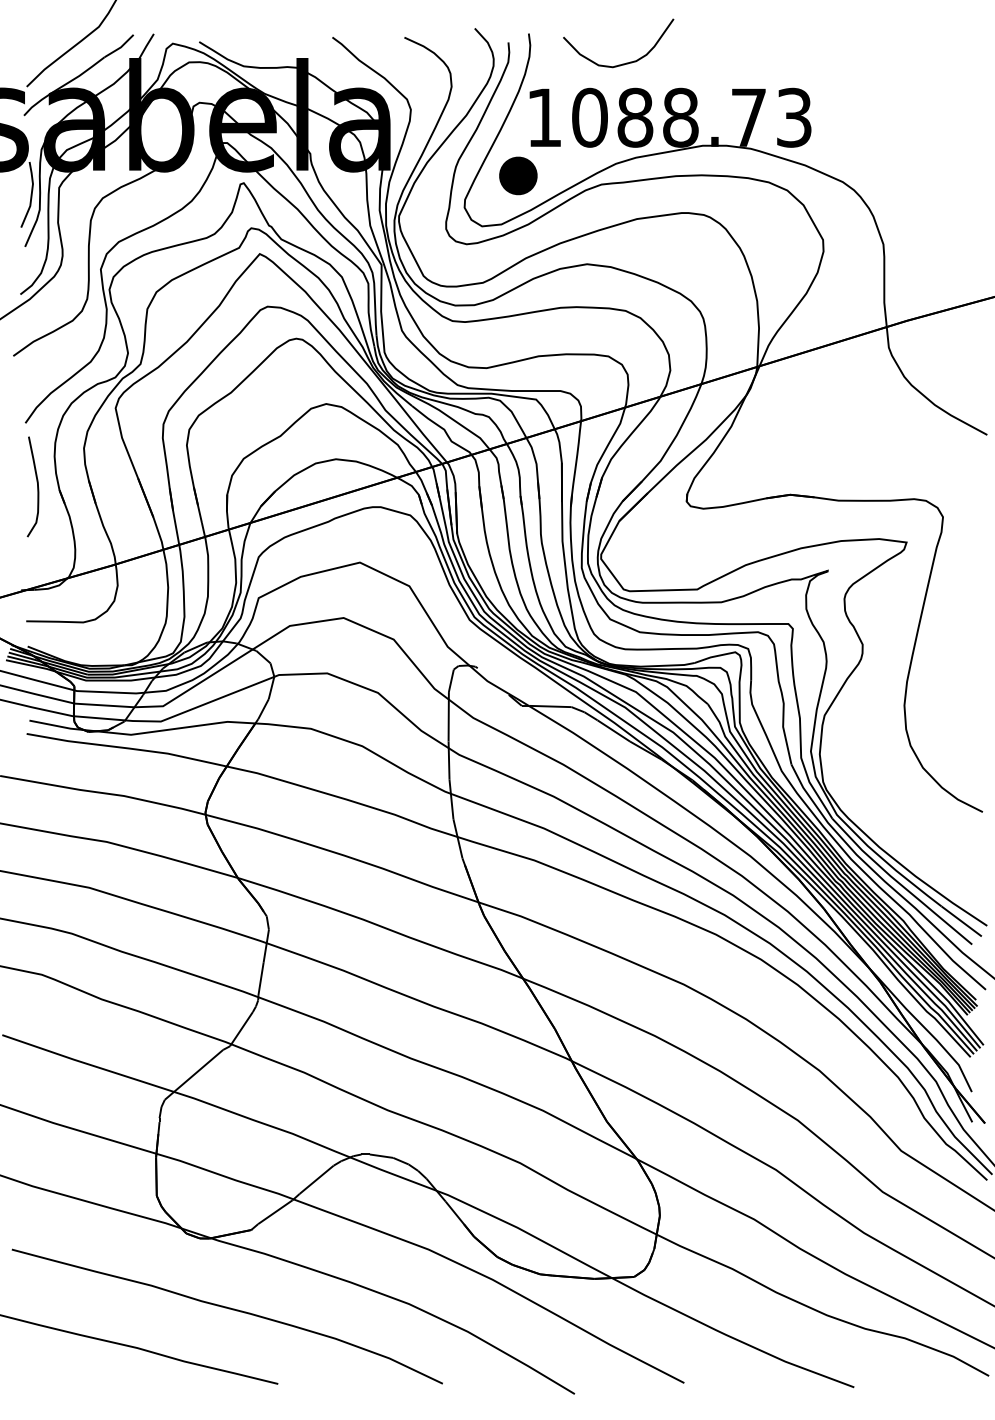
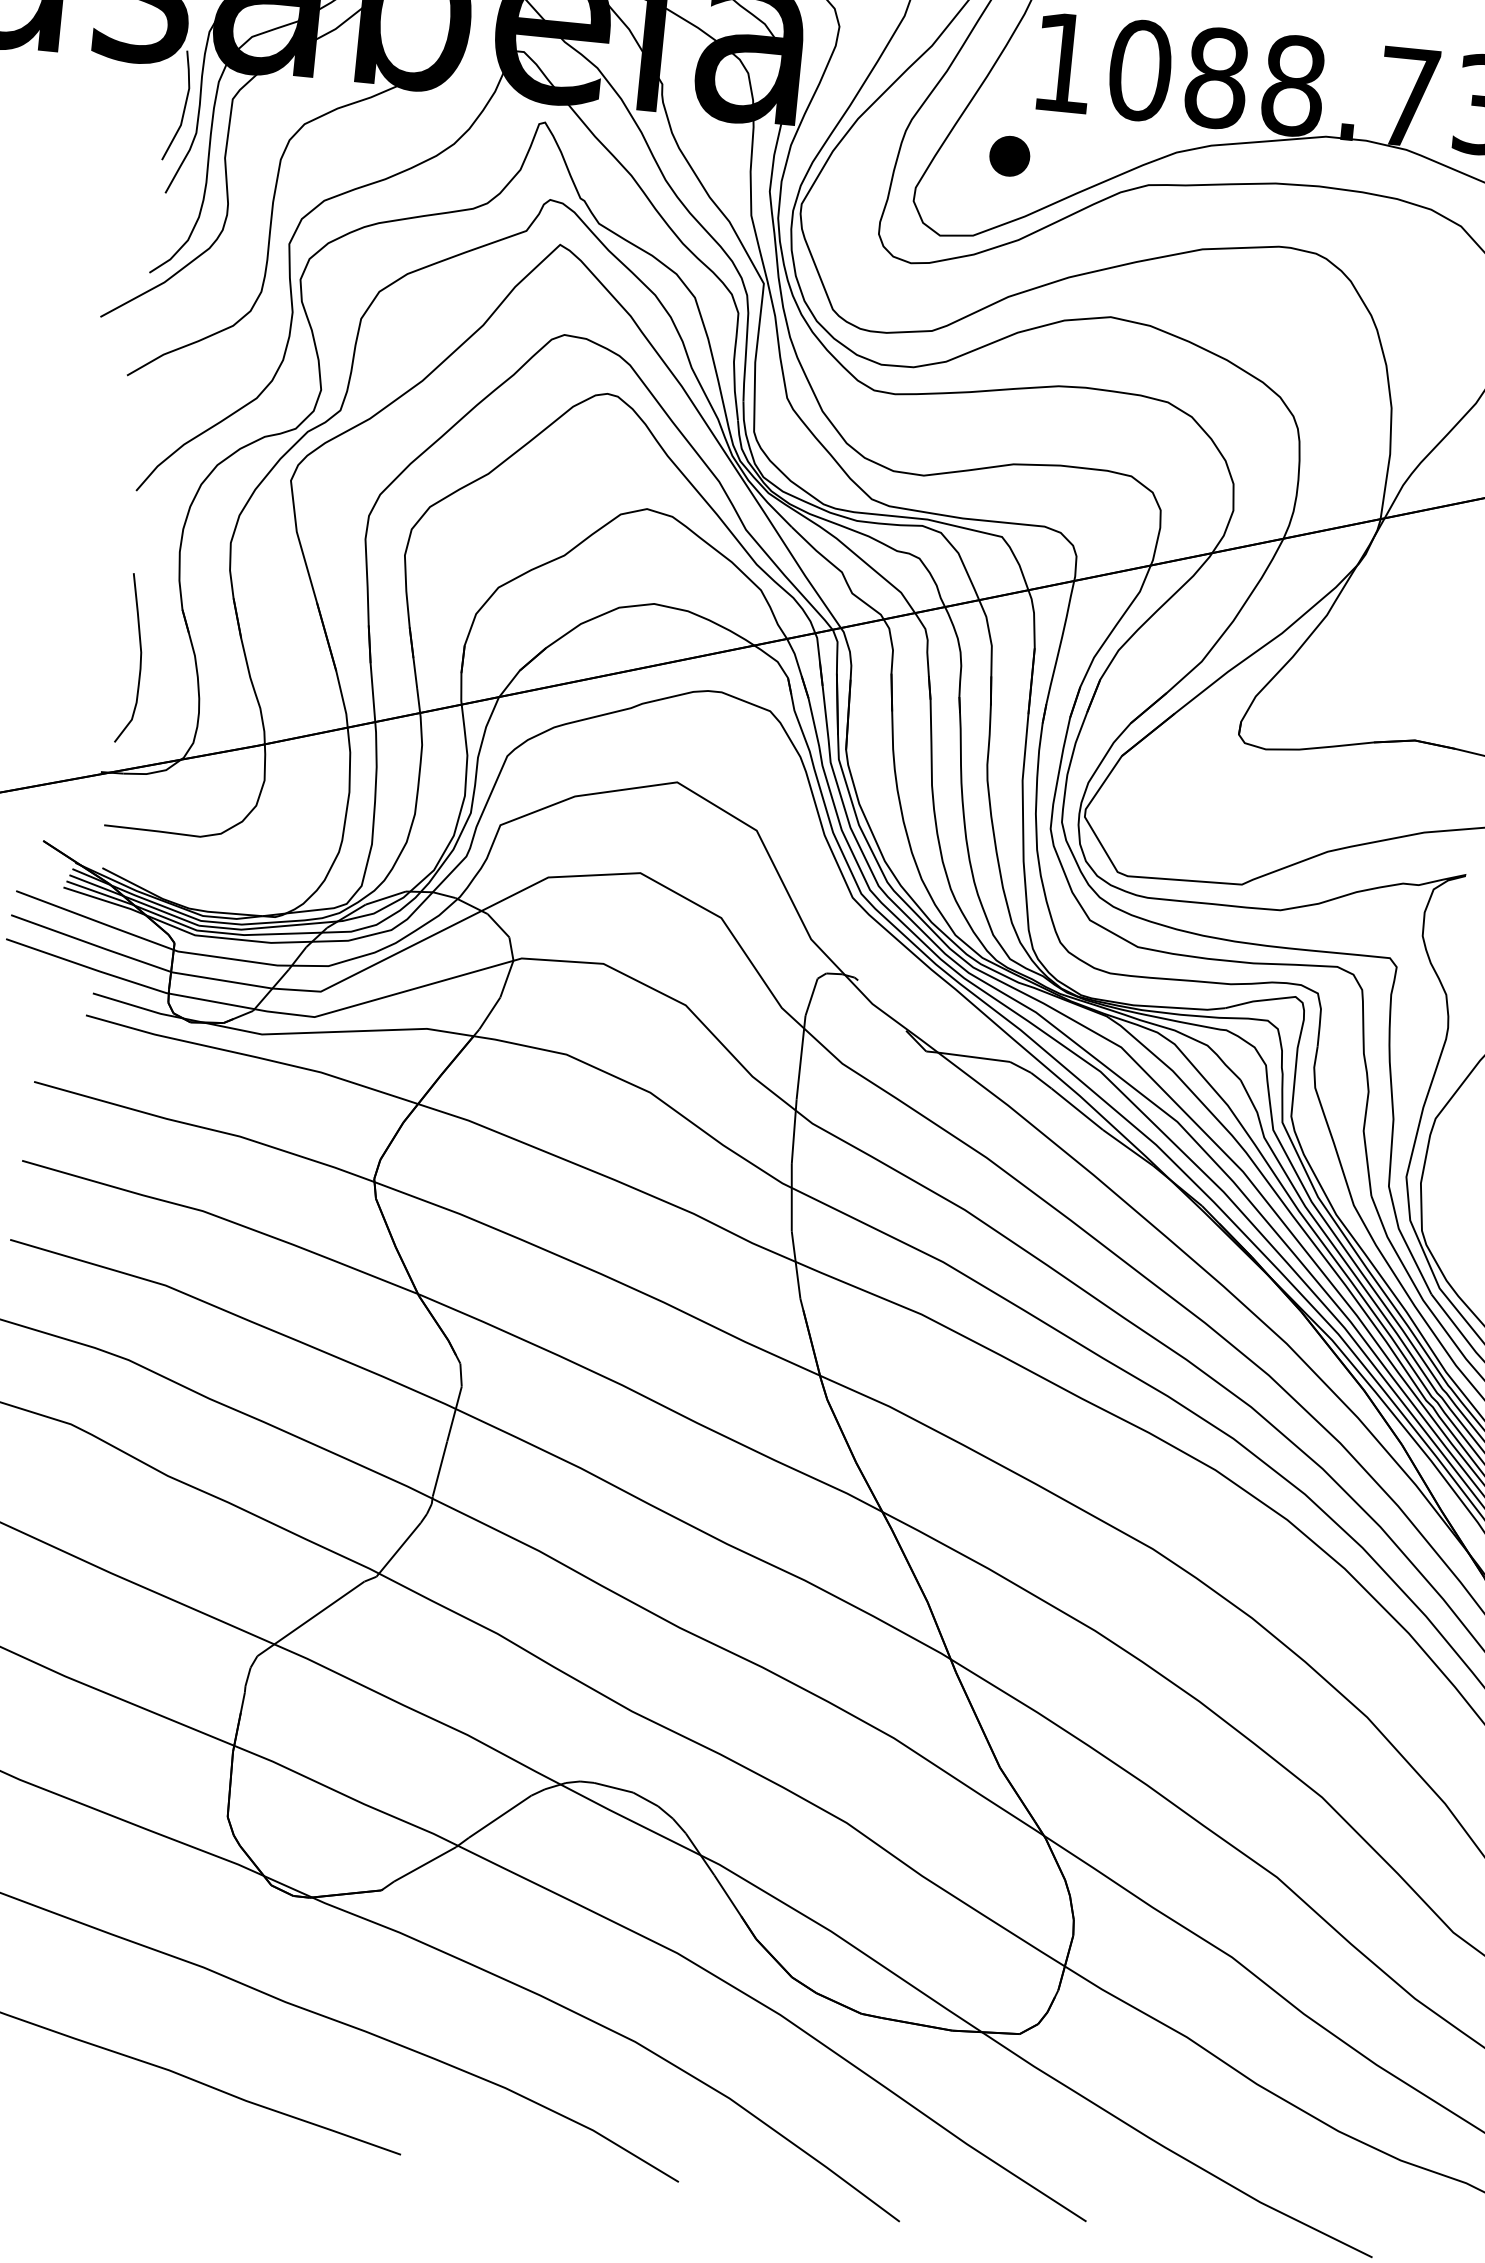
part: (518, 175) -> (1009, 155), size x0.62
curve: (37, 486) -> (139, 658), moved

